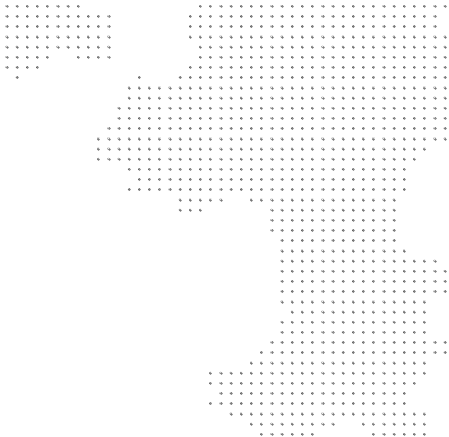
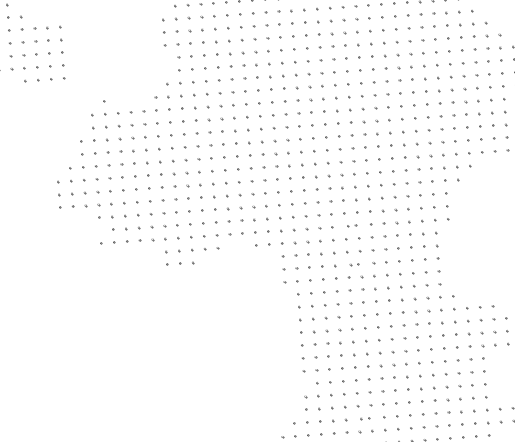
part: (327, 189) -> (351, 225), size x0.6
part: (327, 220) -> (354, 264), size x0.6
part: (327, 342) -> (364, 418), size x0.6

